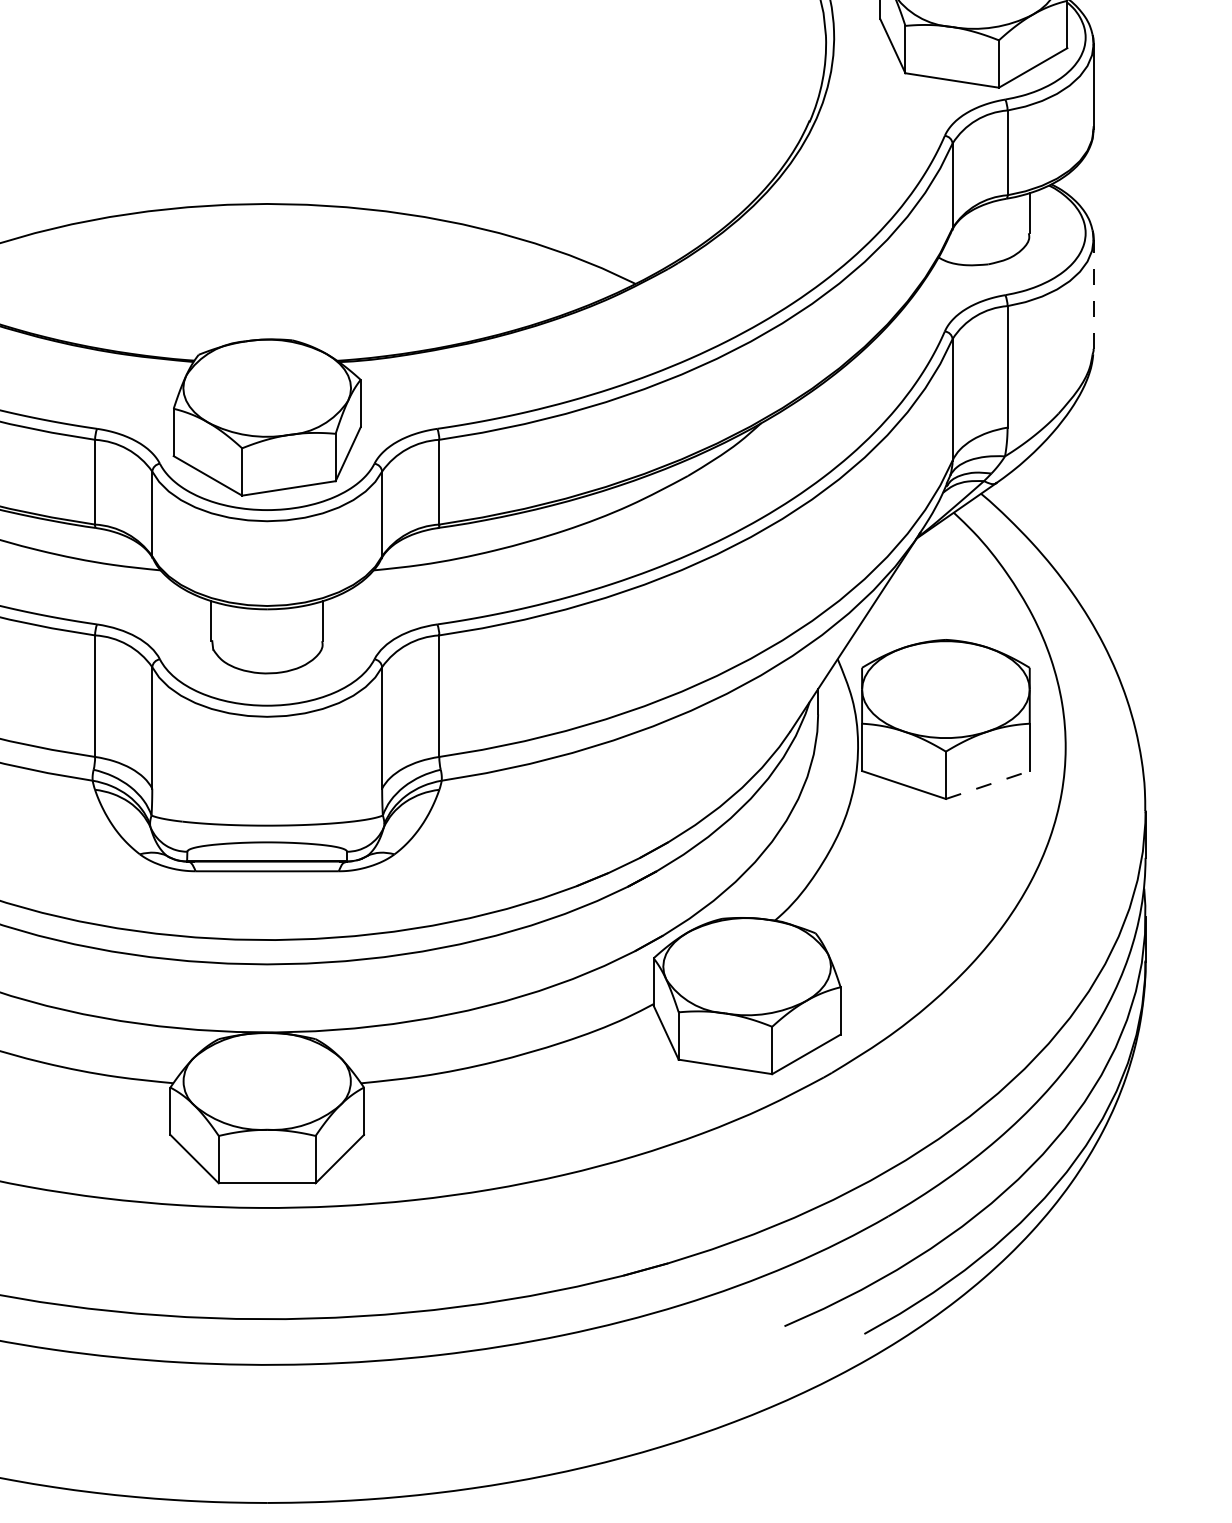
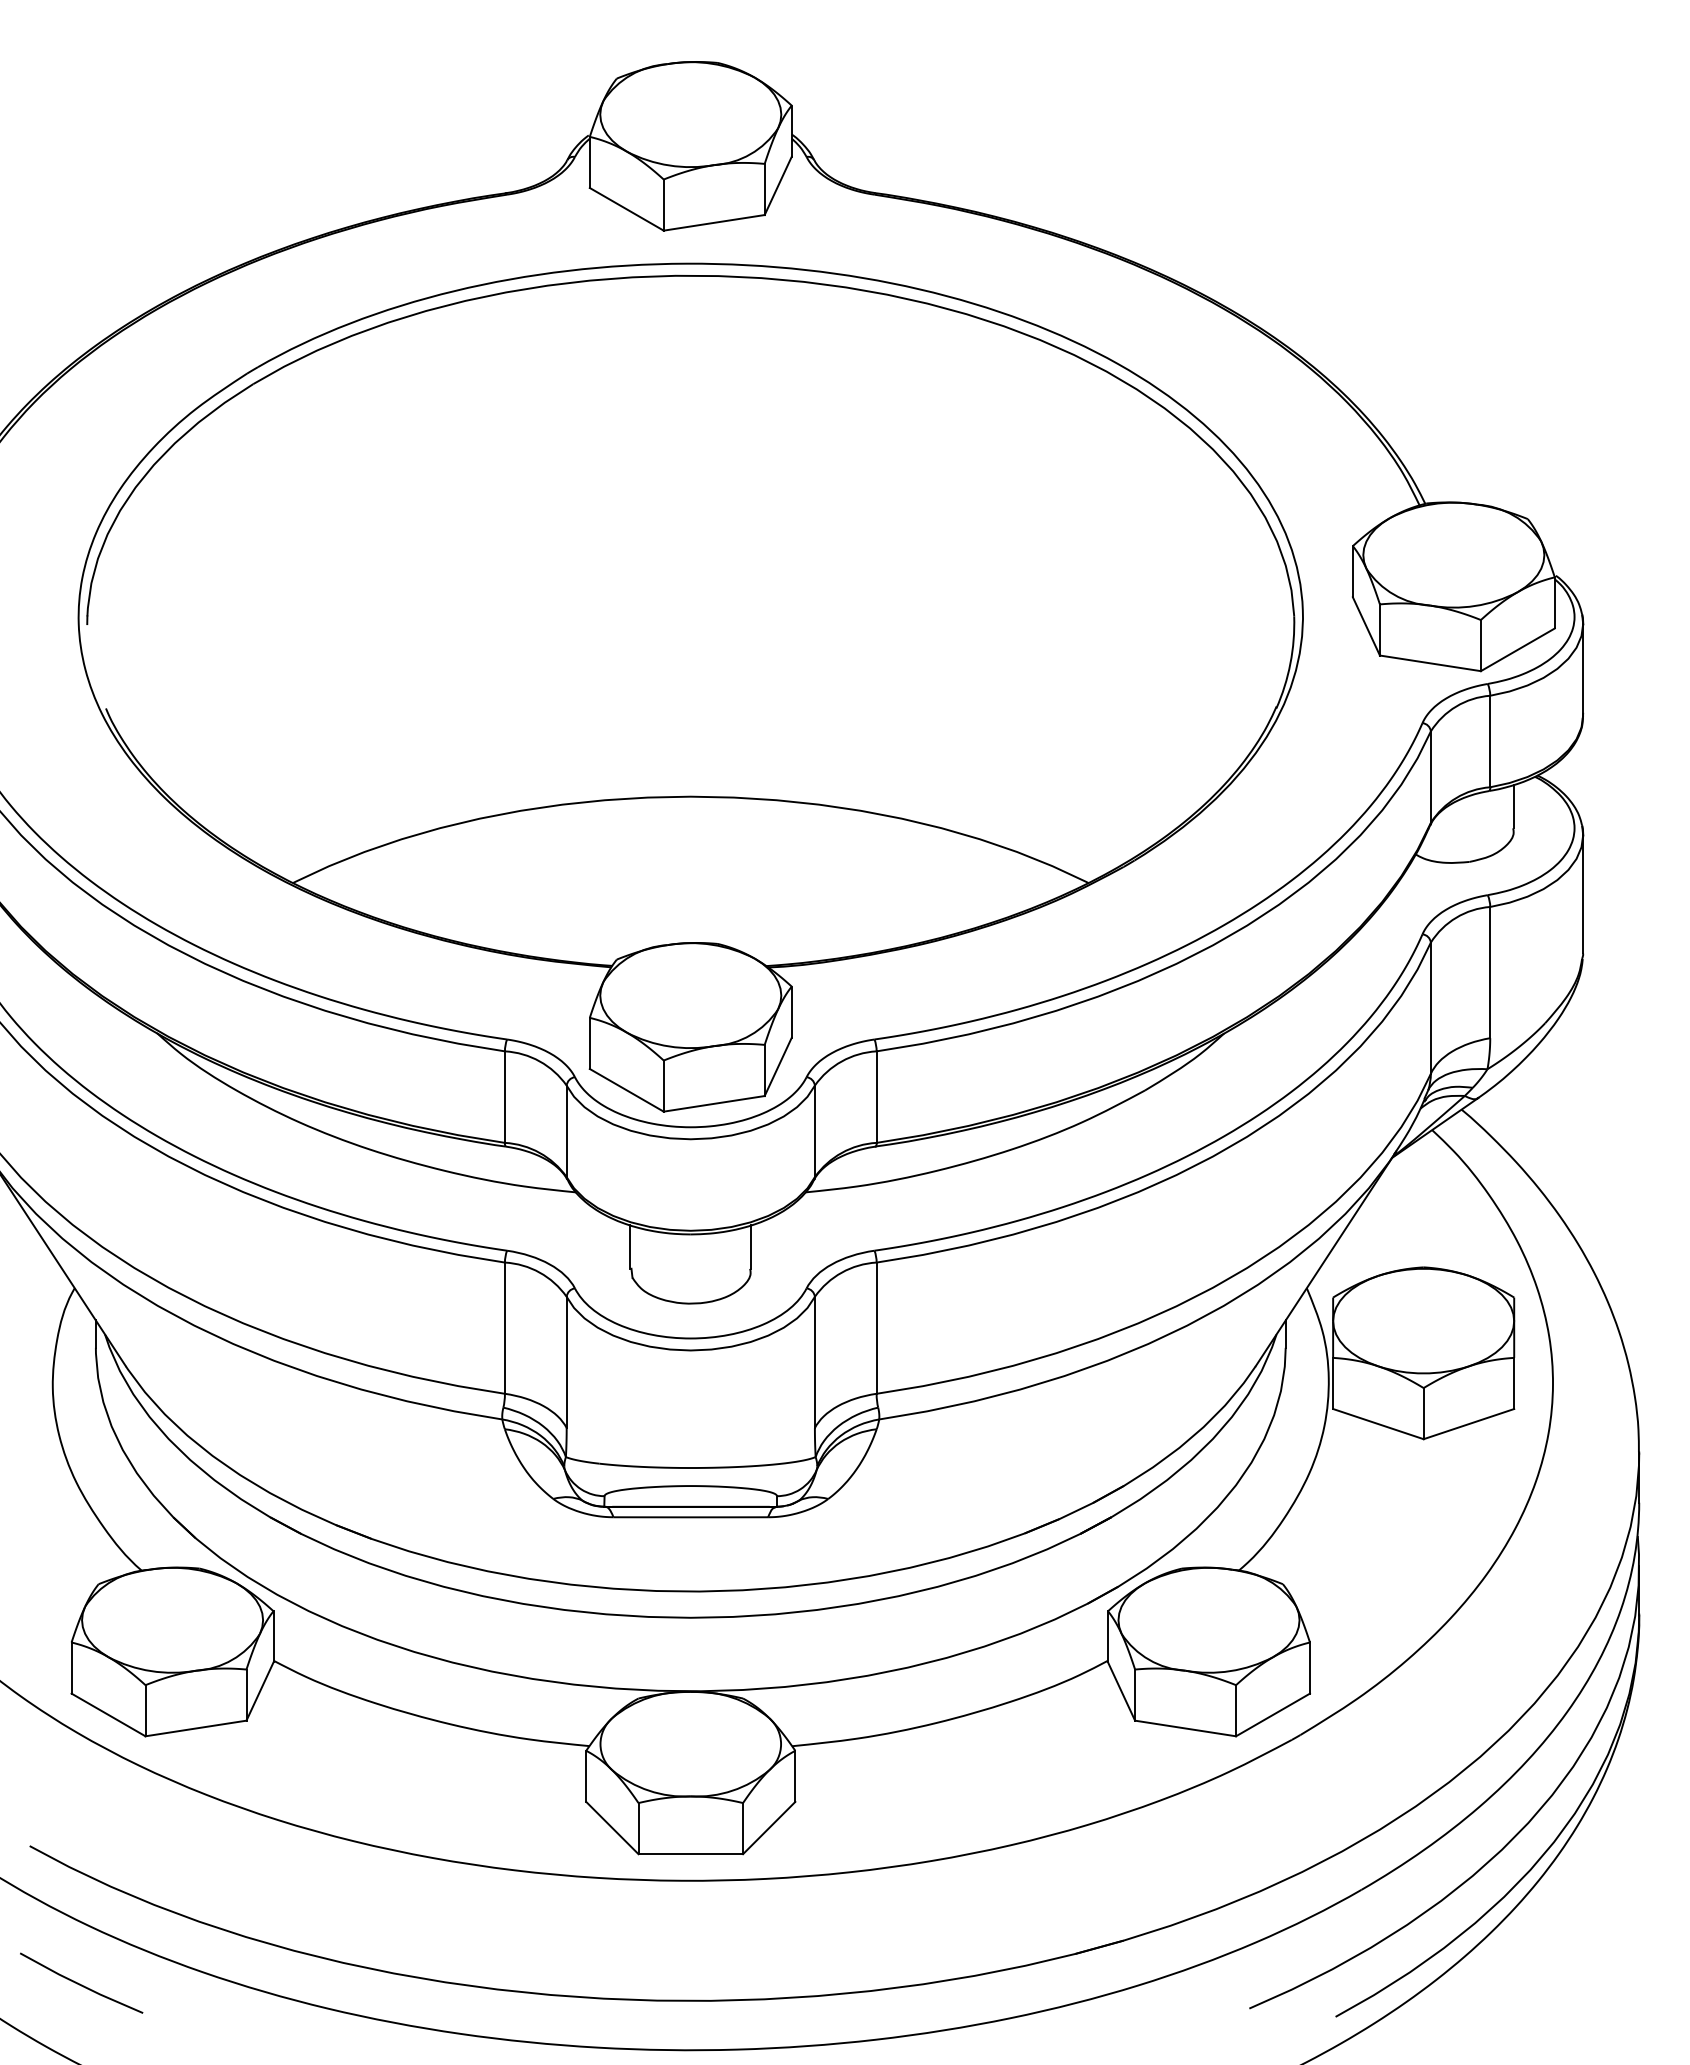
line: (1093, 294) -> (1583, 894), dashed -> solid
line: (987, 785) -> (1468, 1424), dashed -> solid

